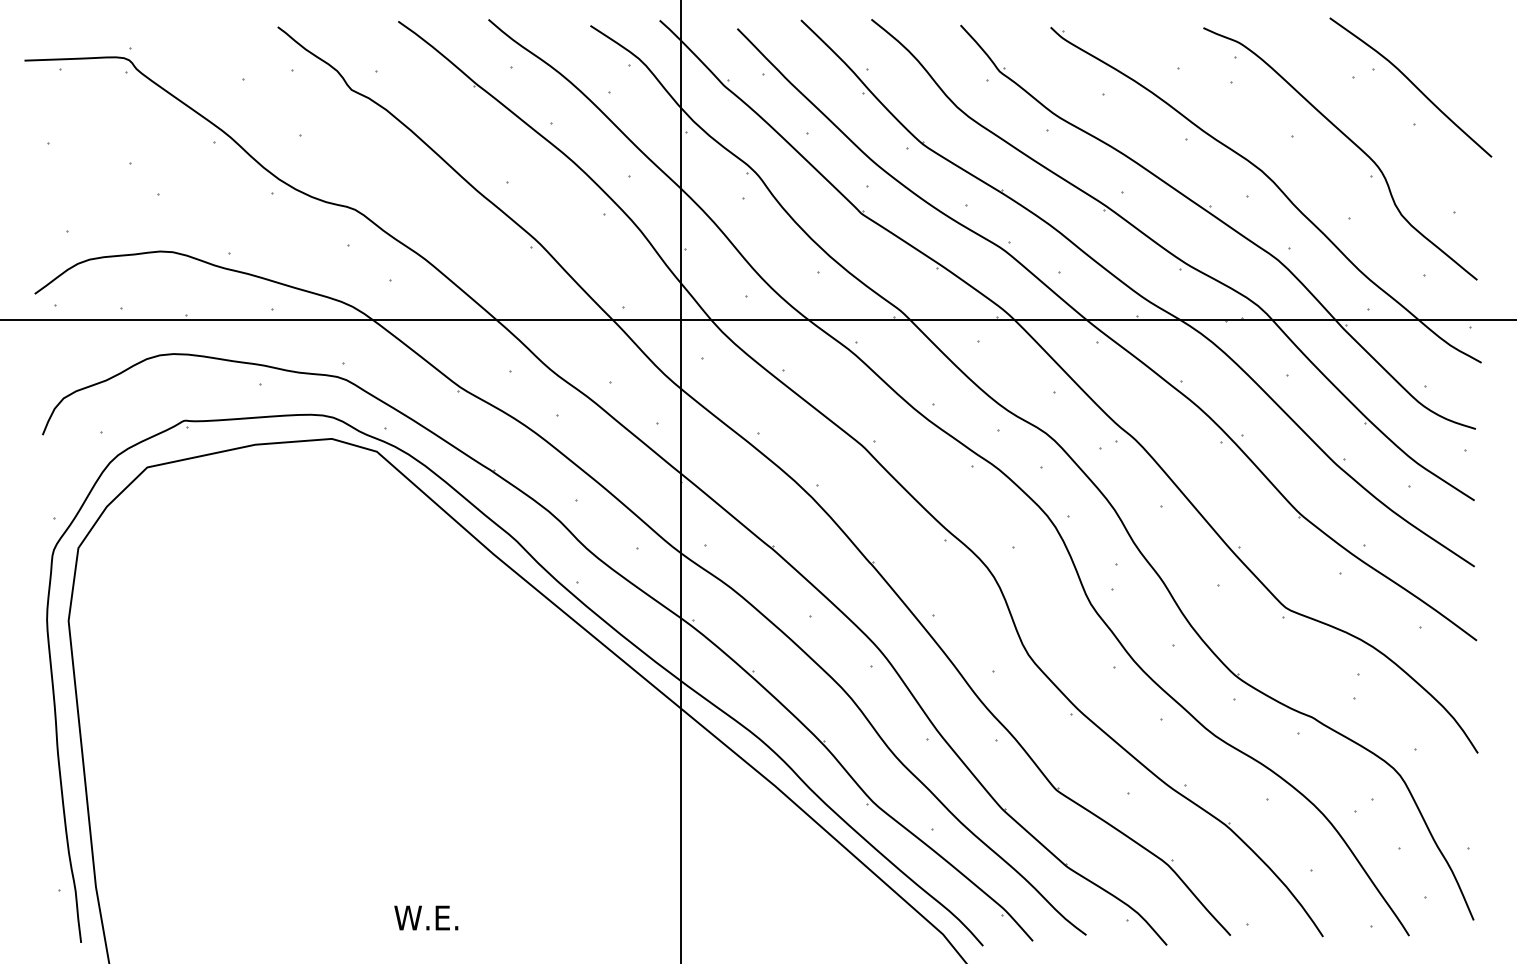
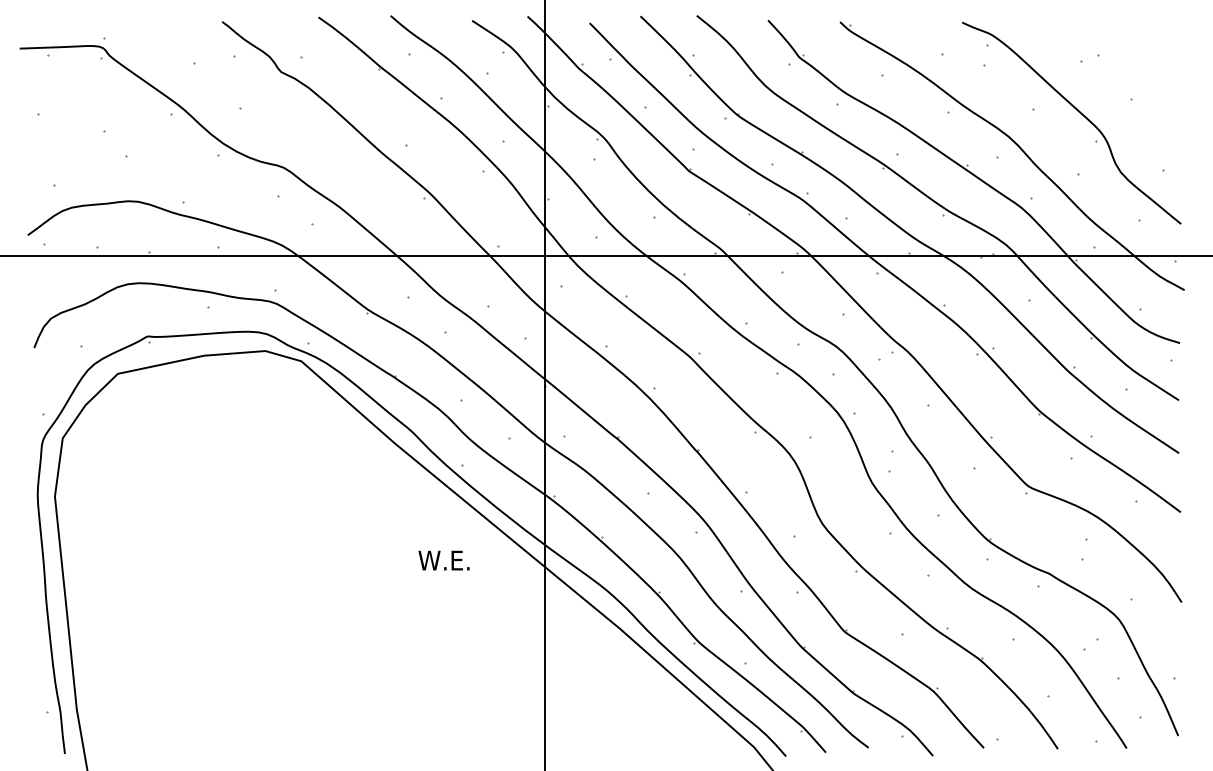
curve: (1412, 84) -> (1129, 67), removed
text: (426, 917) -> (444, 560), moved

